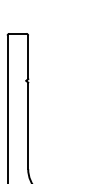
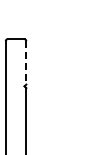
line: (28, 57) -> (26, 62), solid -> dashed

